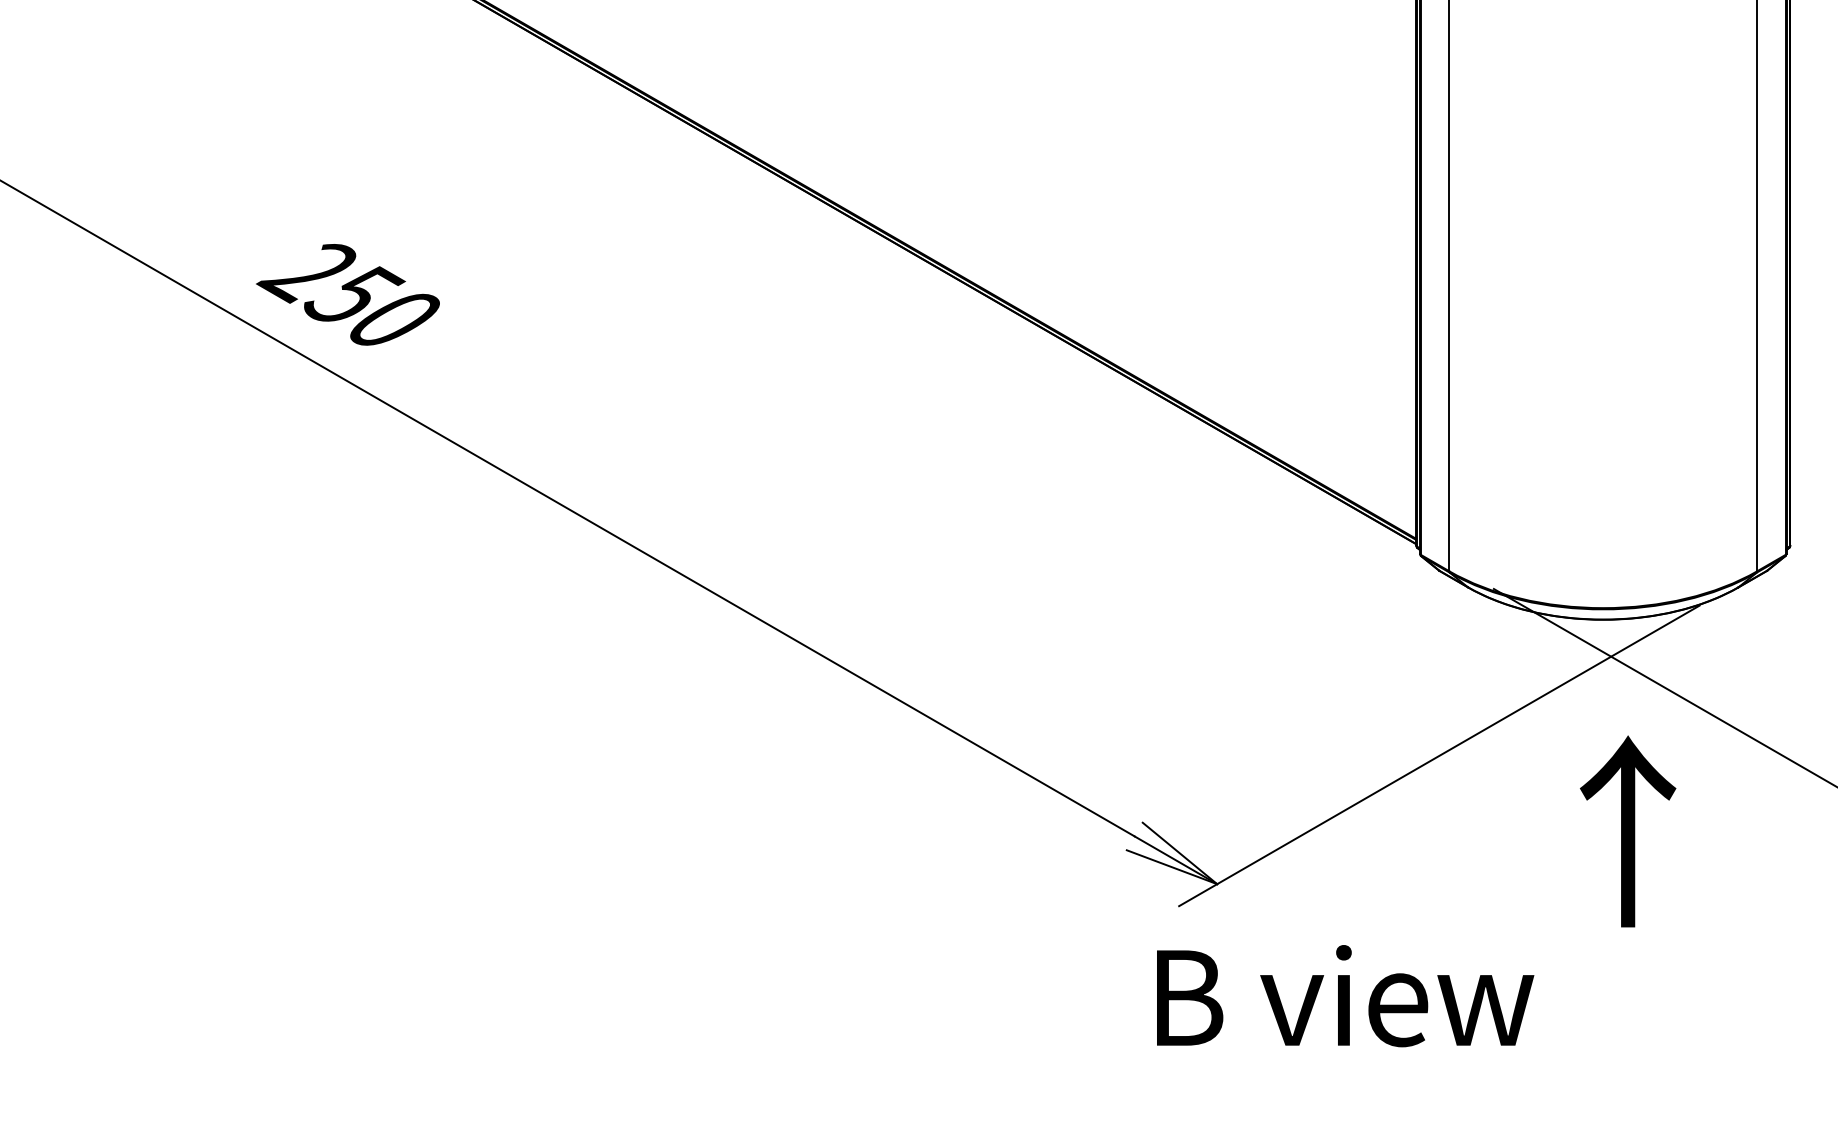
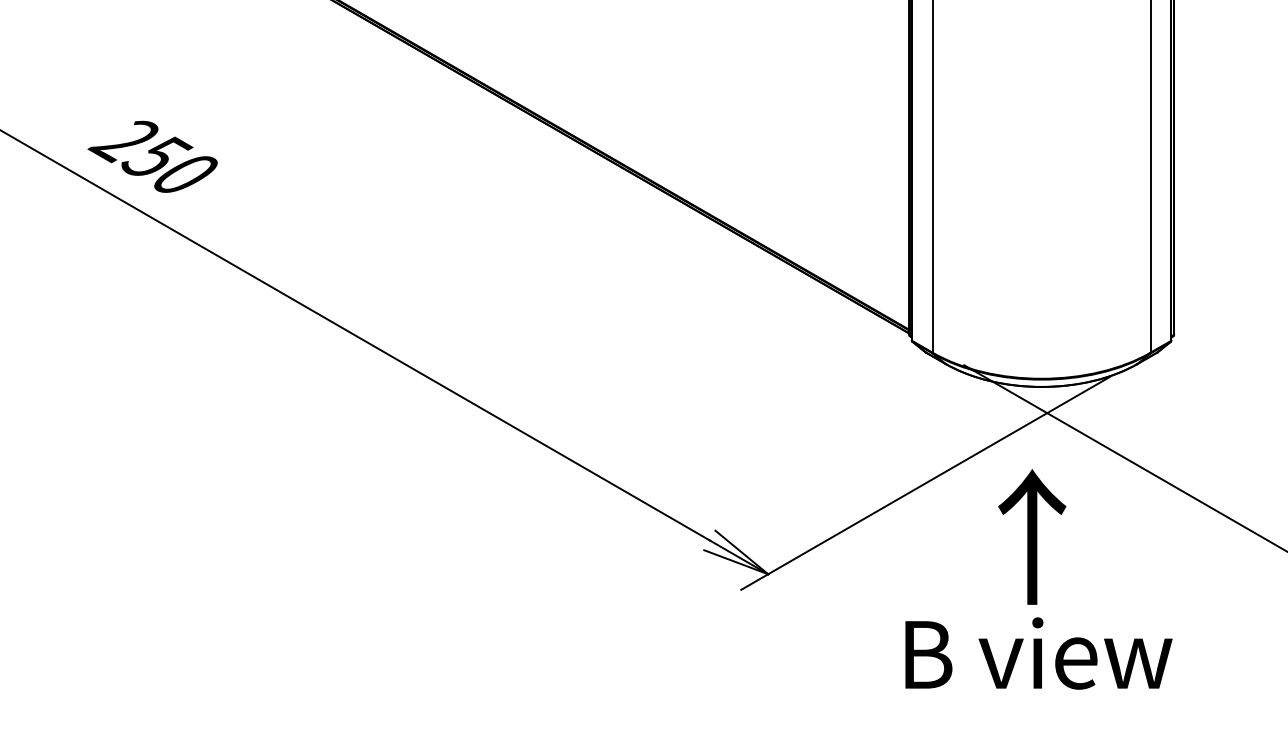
text: (1628, 831) -> (1032, 536), moved
text: (1345, 996) -> (1038, 653), moved

